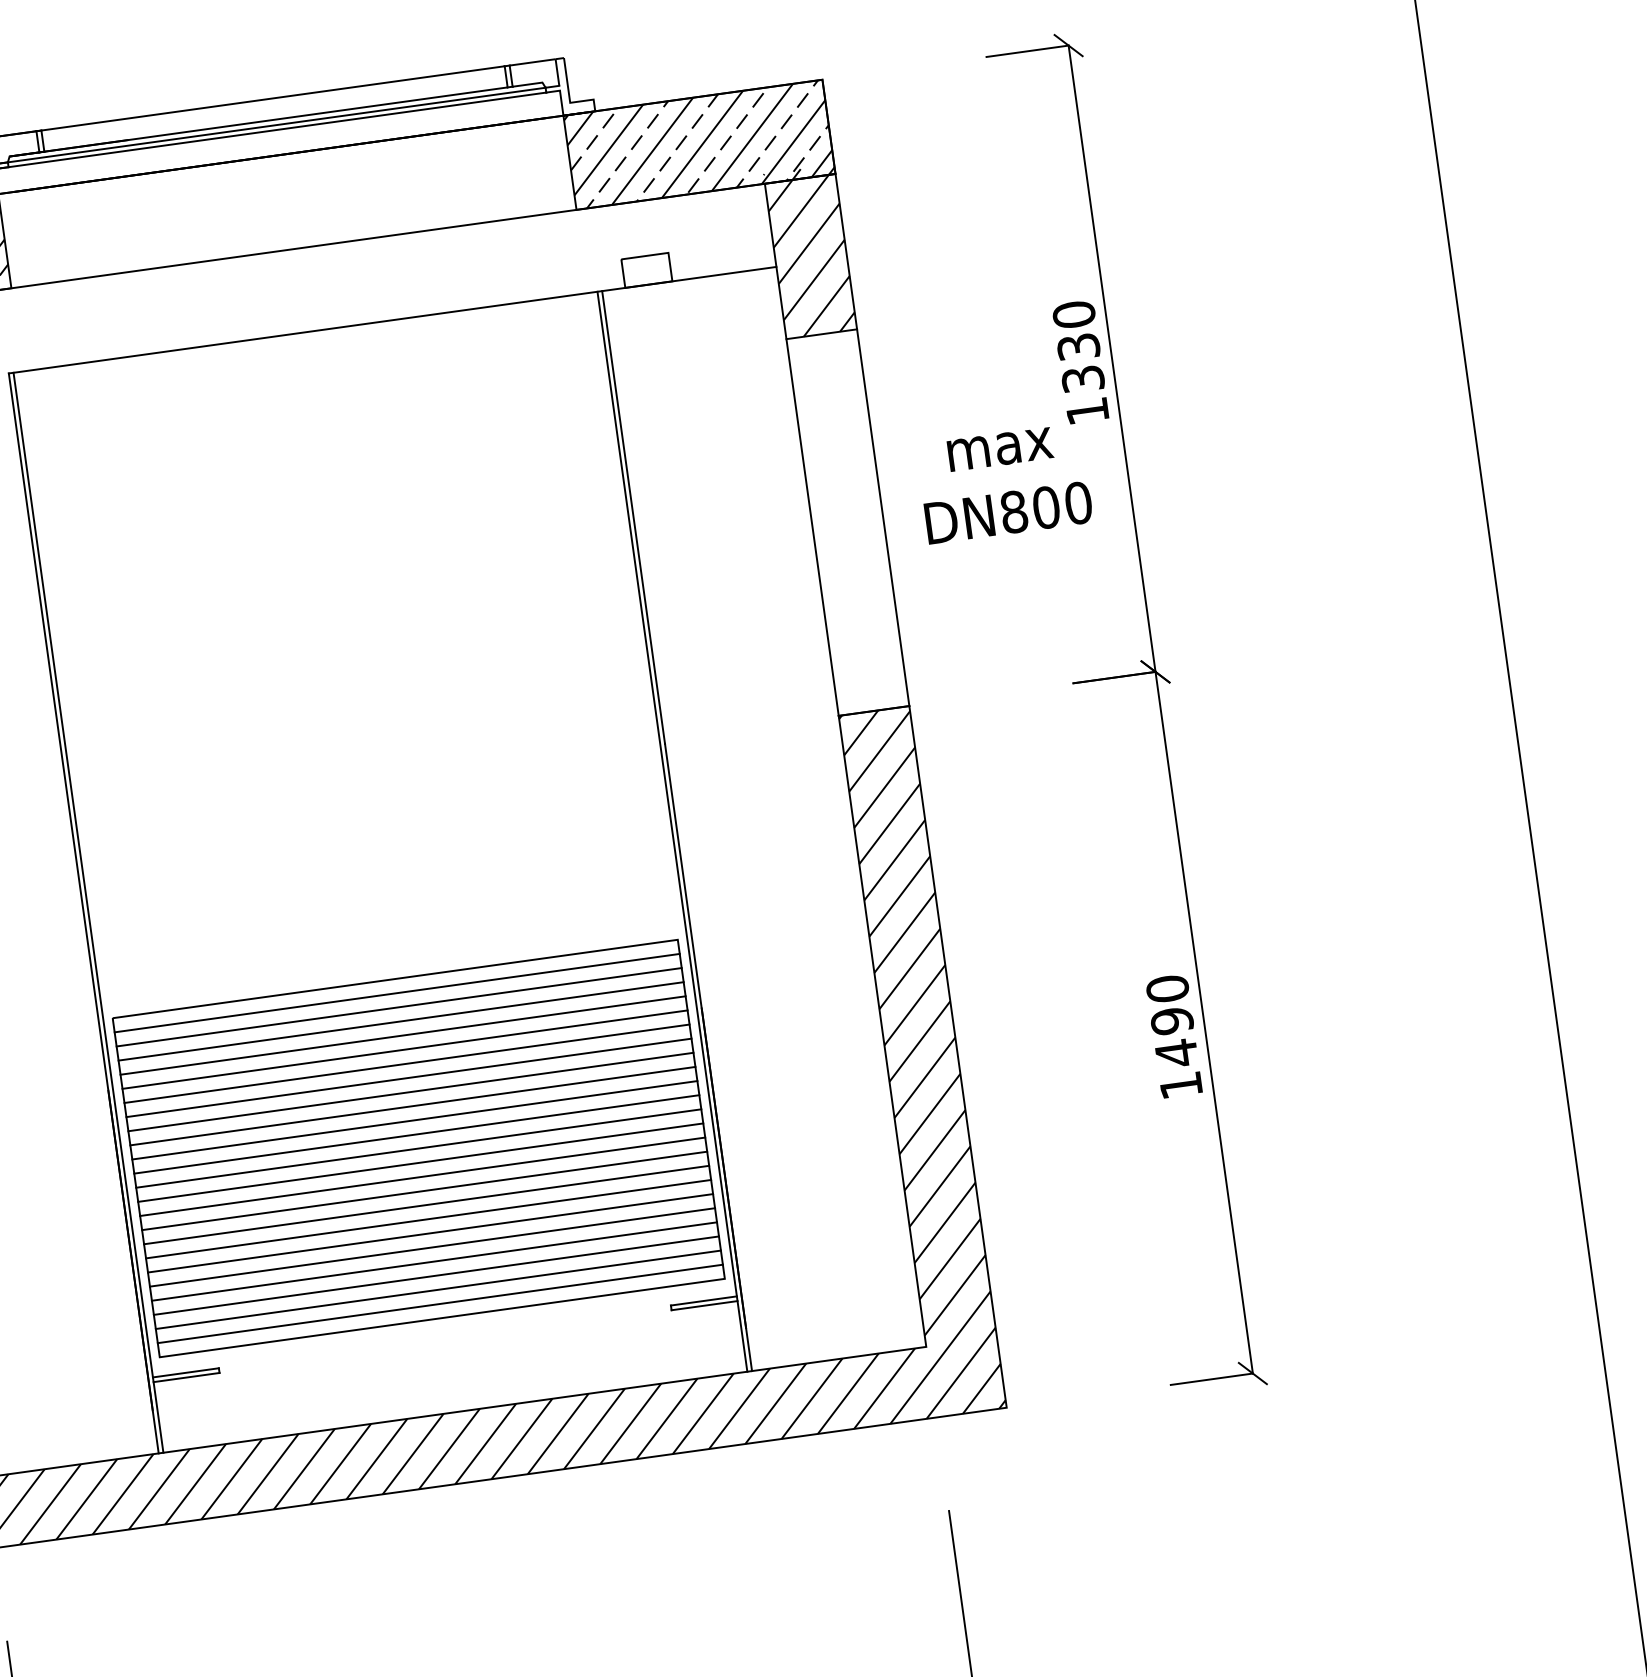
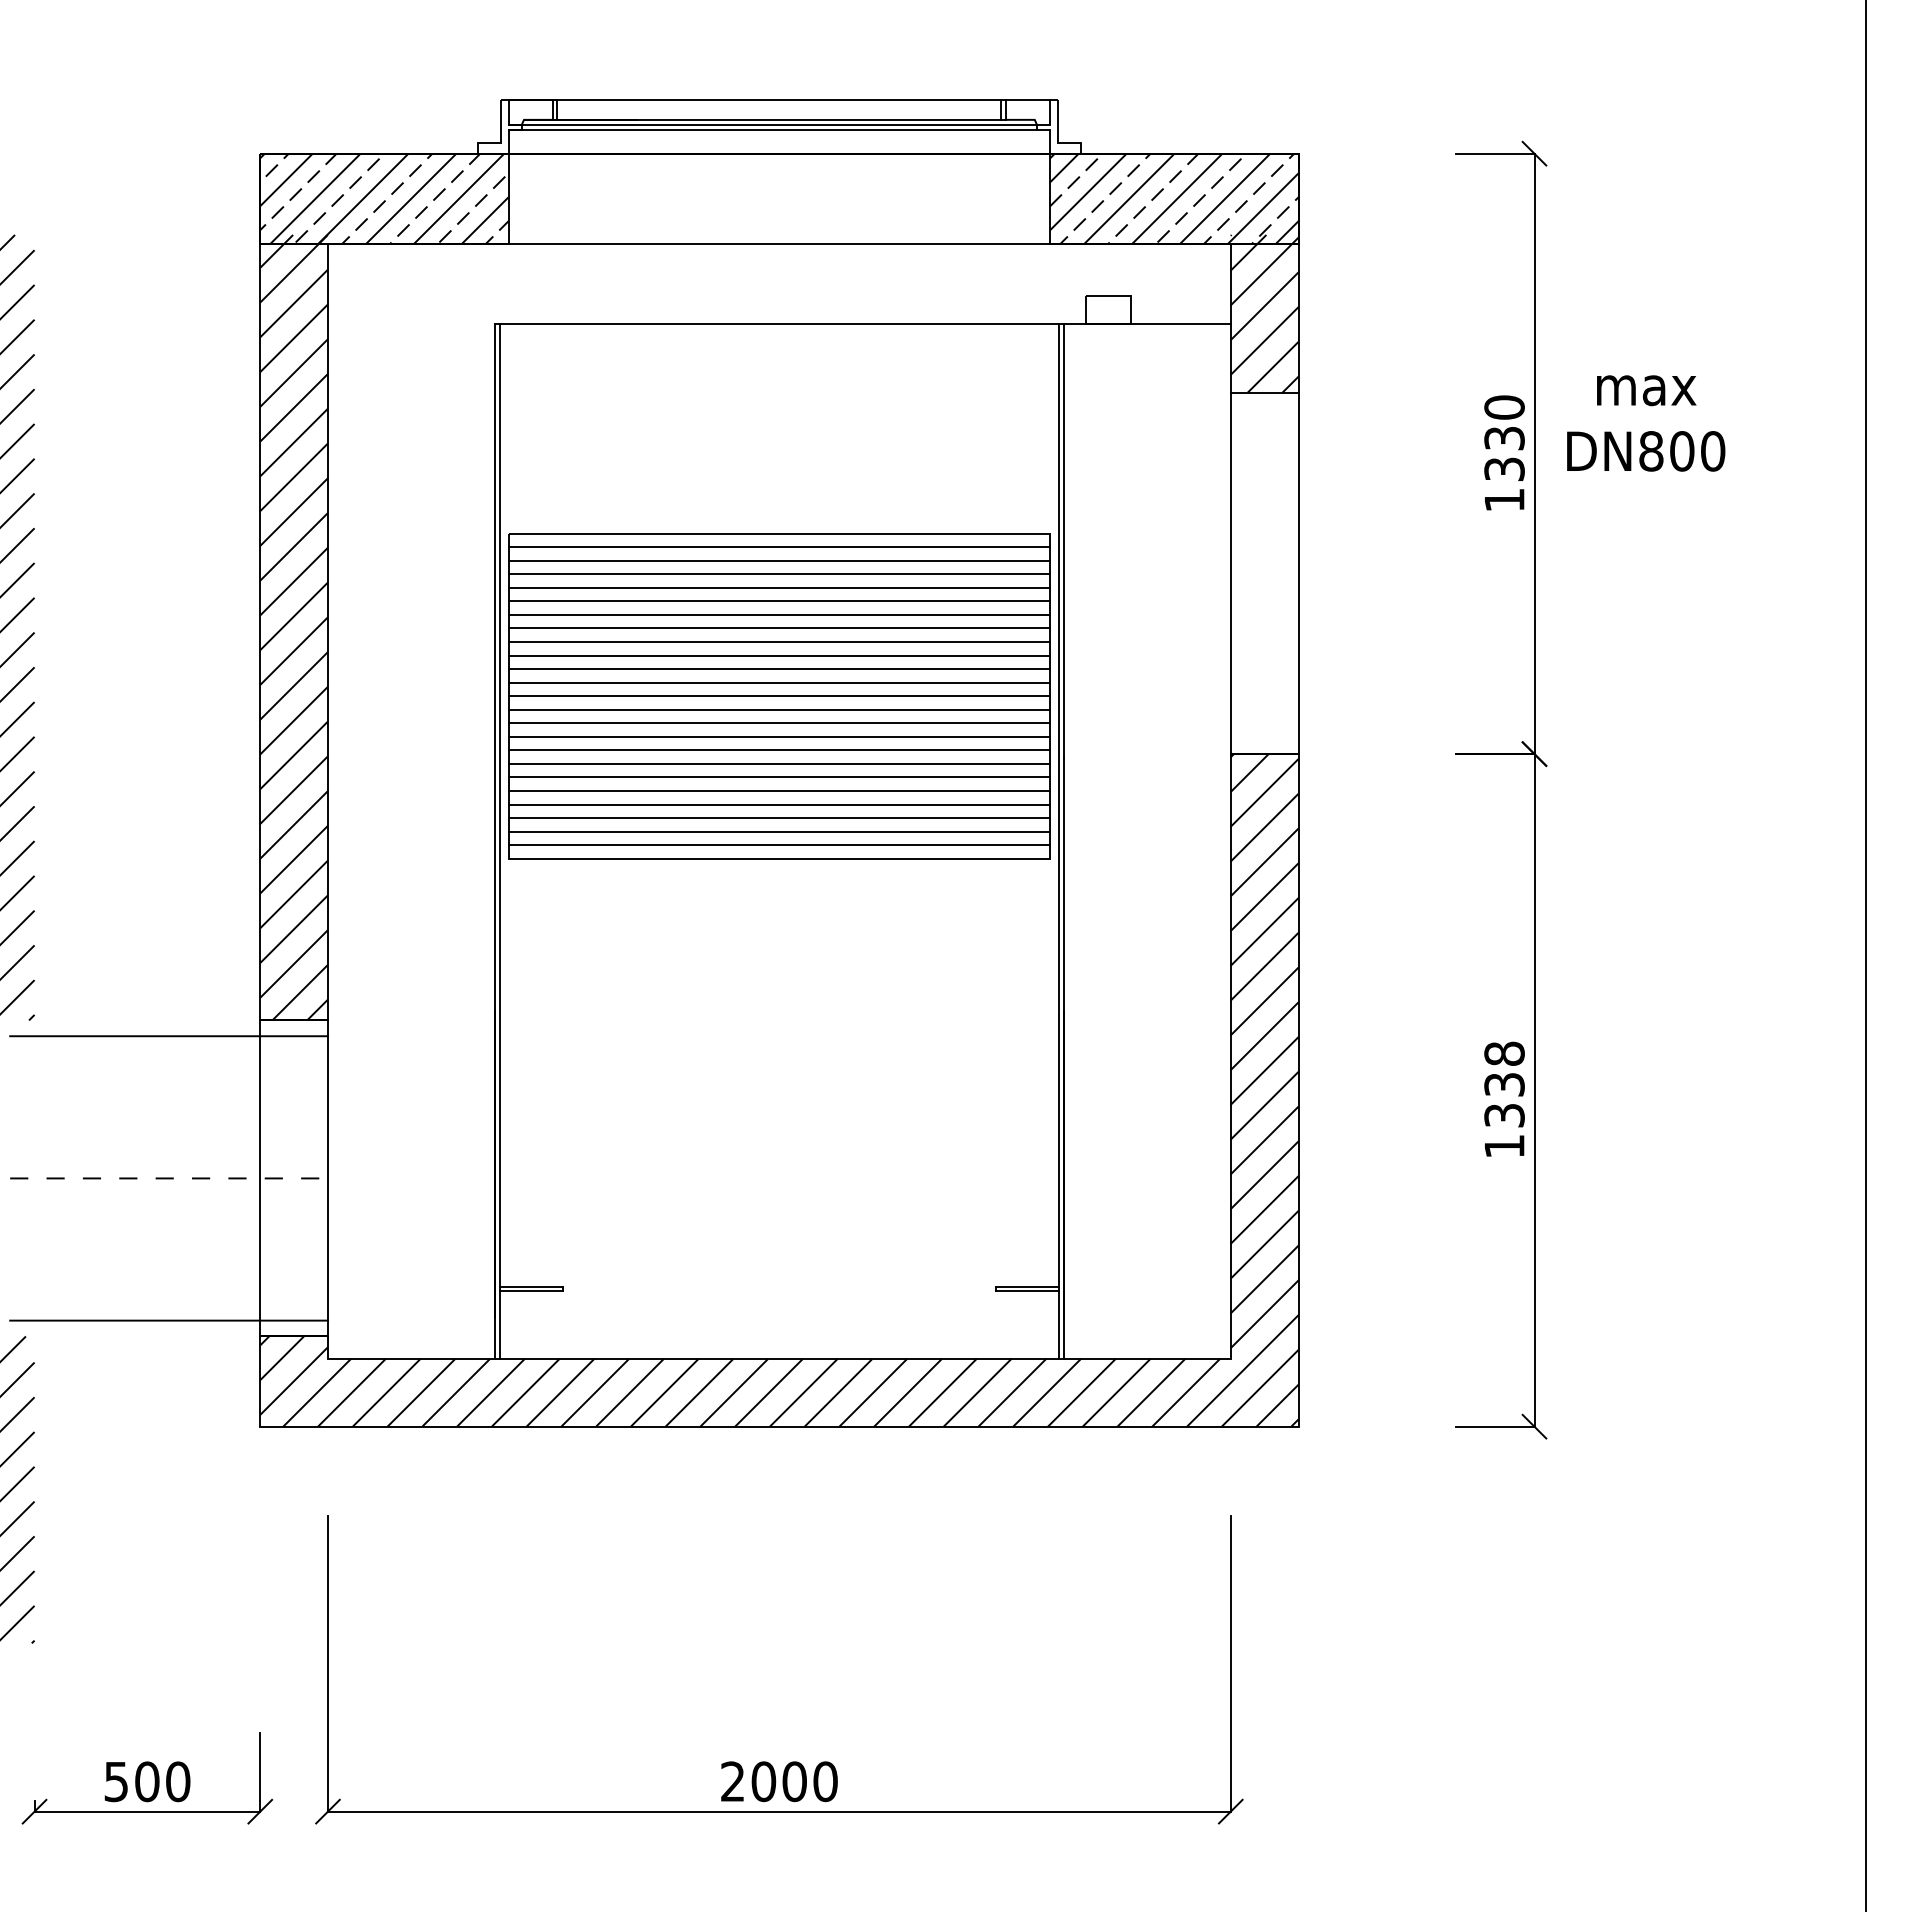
text: (1005, 483) -> (1646, 423), moved
text: (1172, 1020) -> (1504, 1084), 1490 -> 1338
part: (418, 1148) -> (779, 696), moved

